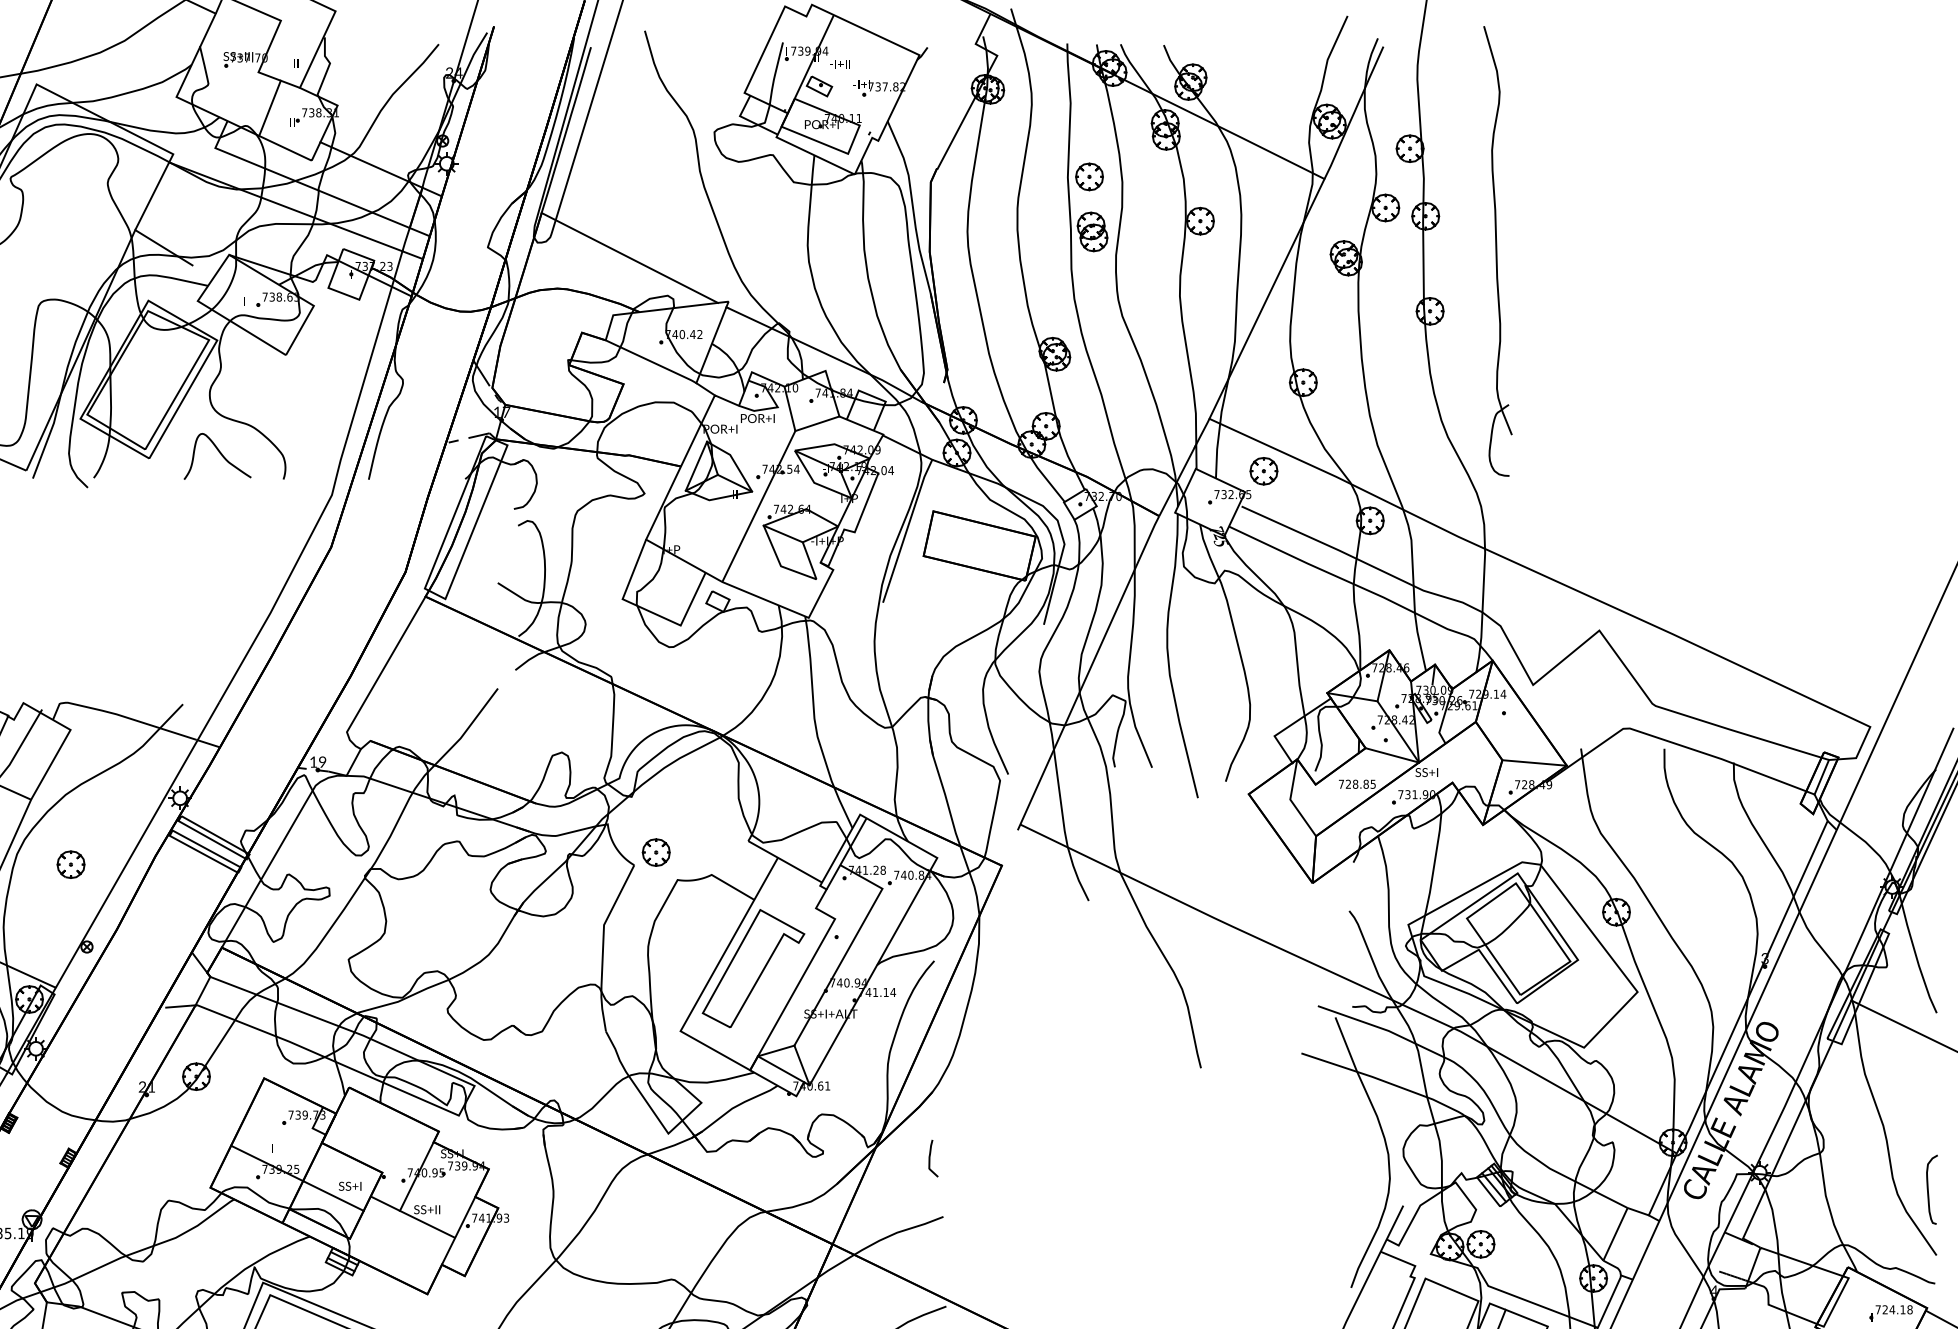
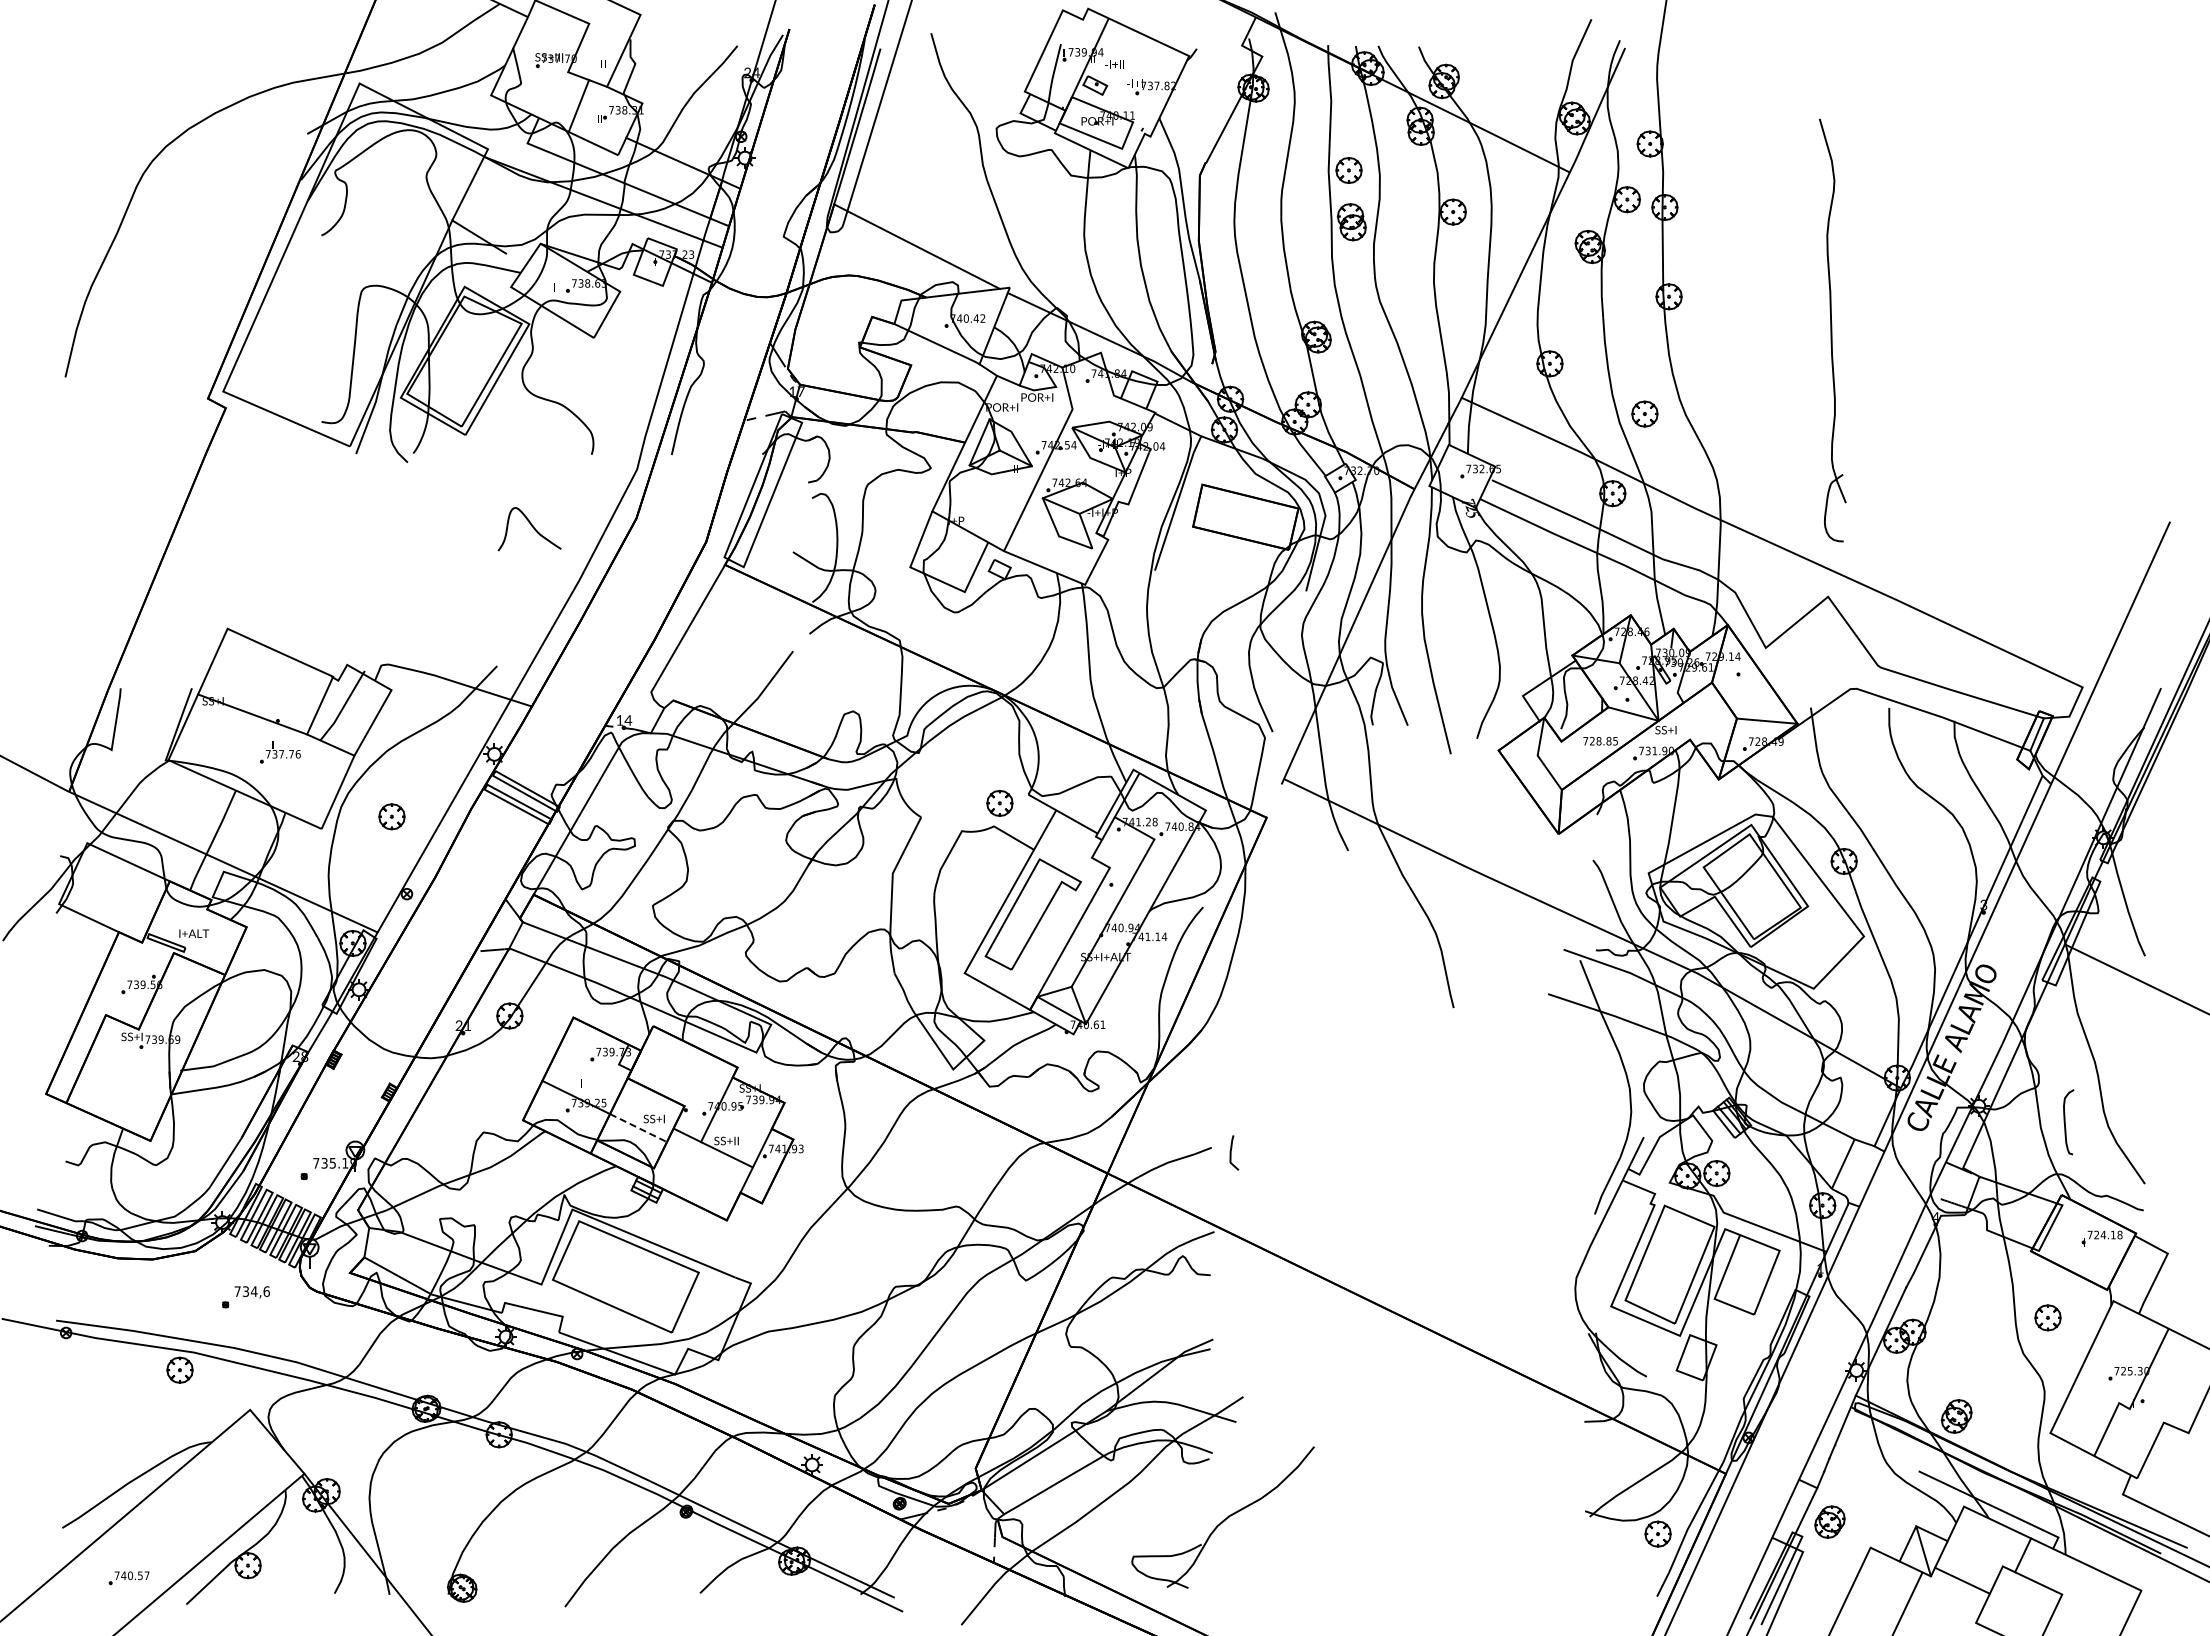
part: (1497, 251) -> (1832, 330), moved
line: (817, 423) -> (1093, 402), removed
curve: (219, 453) -> (531, 526), moved
part: (1263, 470) -> (1644, 413), moved
text: (322, 762) -> (628, 720), 19 -> 14
part: (655, 852) -> (999, 803), moved
curve: (930, 1158) -> (1231, 1152), moved
curve: (1928, 1190) -> (2065, 1122), moved
line: (333, 1196) -> (638, 1128), solid -> dashed

